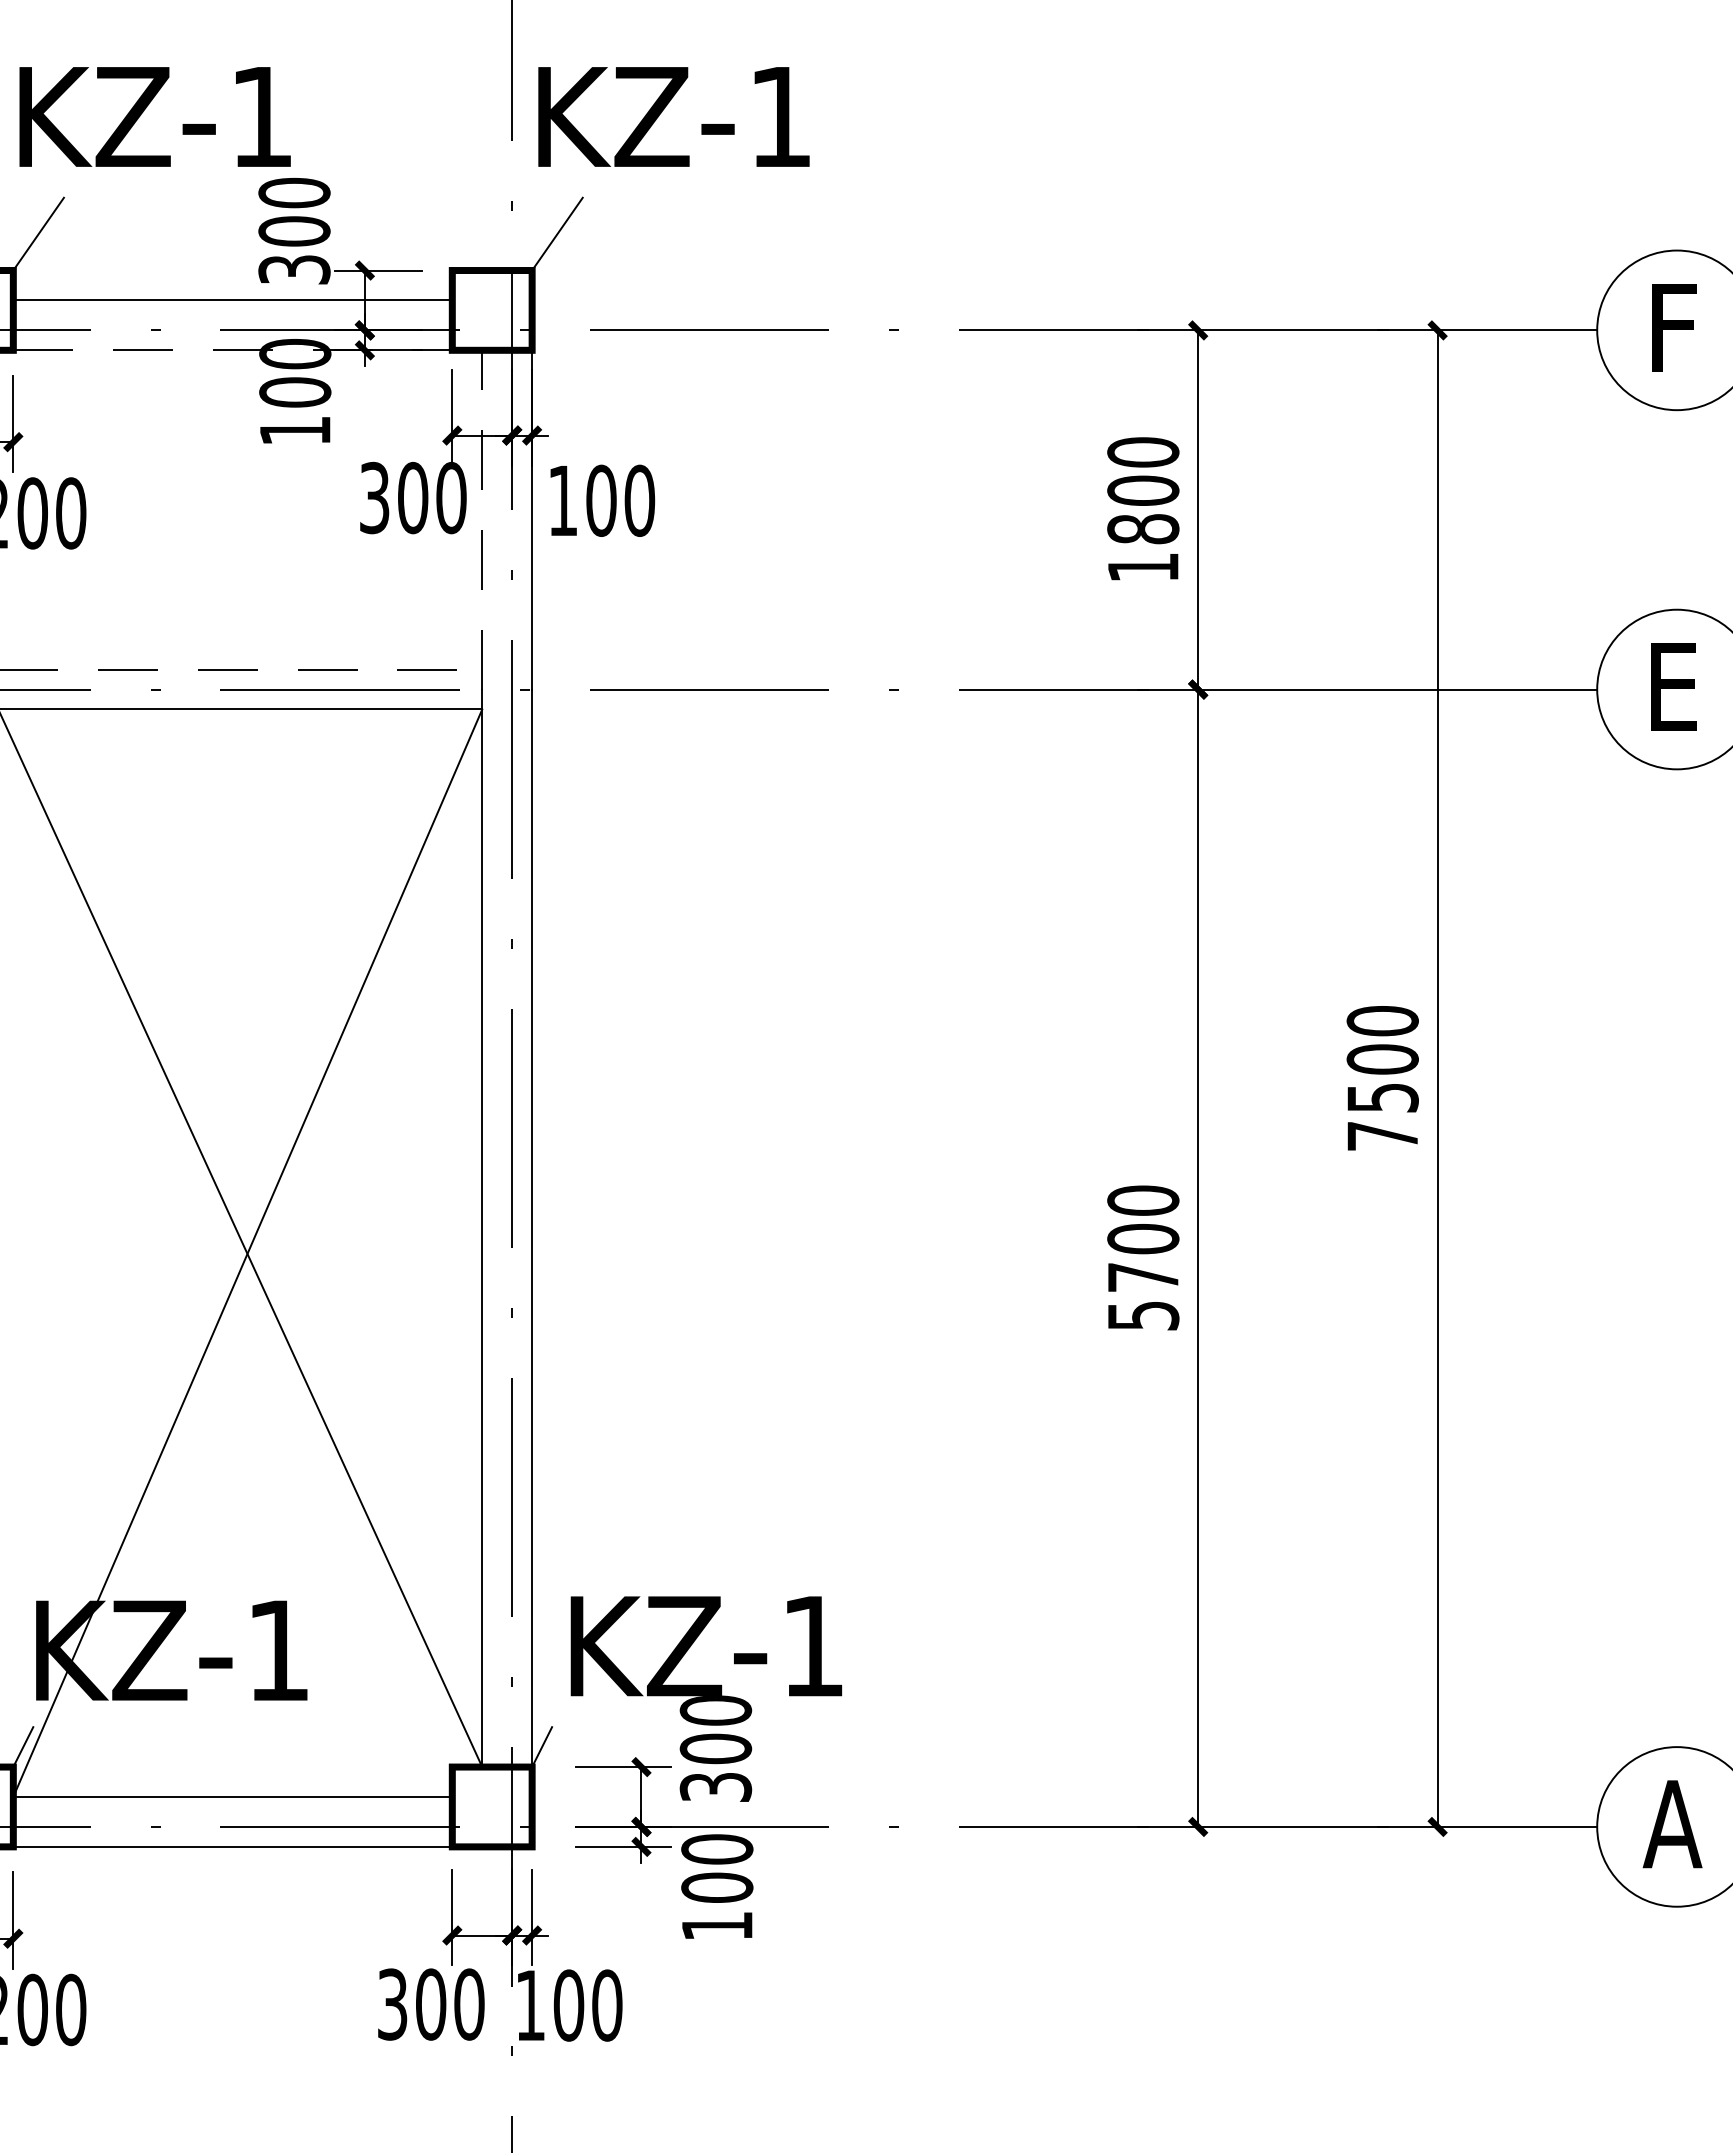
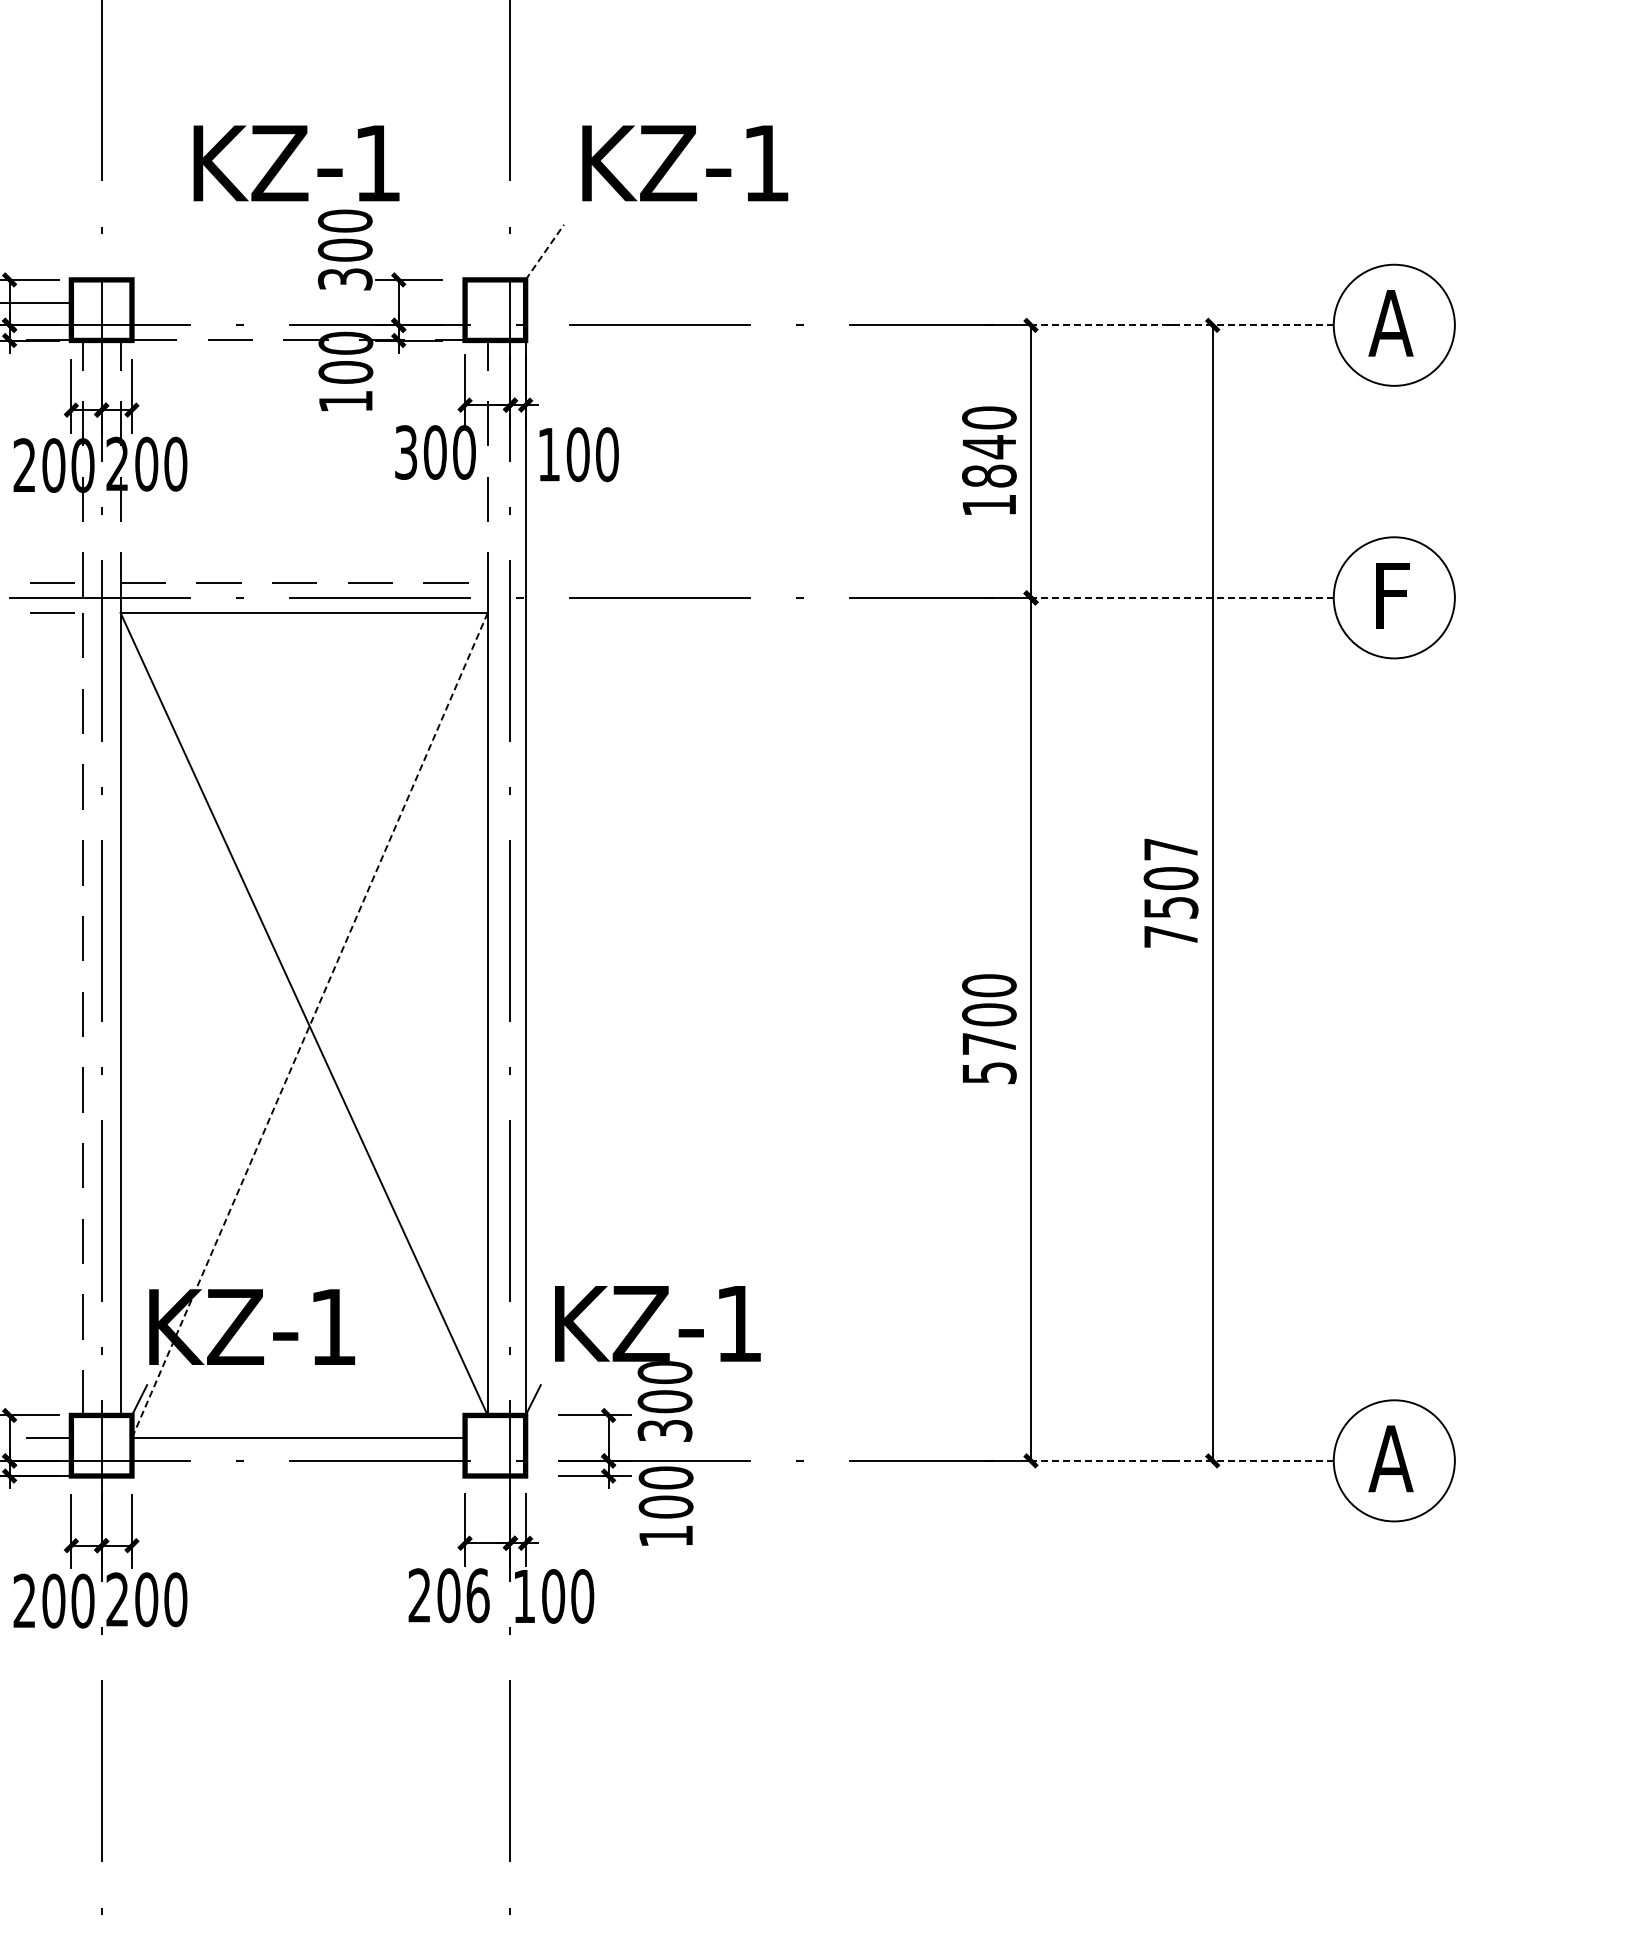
text: (155, 117) -> (296, 163), moved
text: (674, 117) -> (685, 163), moved
line: (37, 233) -> (150, 251), removed
line: (557, 234) -> (544, 252), solid -> dashed
line: (232, 300) -> (298, 302), removed
text: (1671, 327) -> (1390, 323), F -> A
line: (1396, 330) -> (1181, 325), solid -> dashed
text: (1143, 491) -> (989, 447), 1800 -> 1840
text: (1674, 686) -> (1392, 595), E -> F
line: (1396, 689) -> (1181, 597), solid -> dashed
text: (1382, 1021) -> (1170, 849), 7500 -> 7507
line: (247, 1254) -> (309, 1026), solid -> dashed
line: (1396, 1826) -> (1181, 1460), solid -> dashed
line: (232, 1847) -> (298, 1476), removed
text: (430, 2004) -> (448, 1595), 300 -> 206

